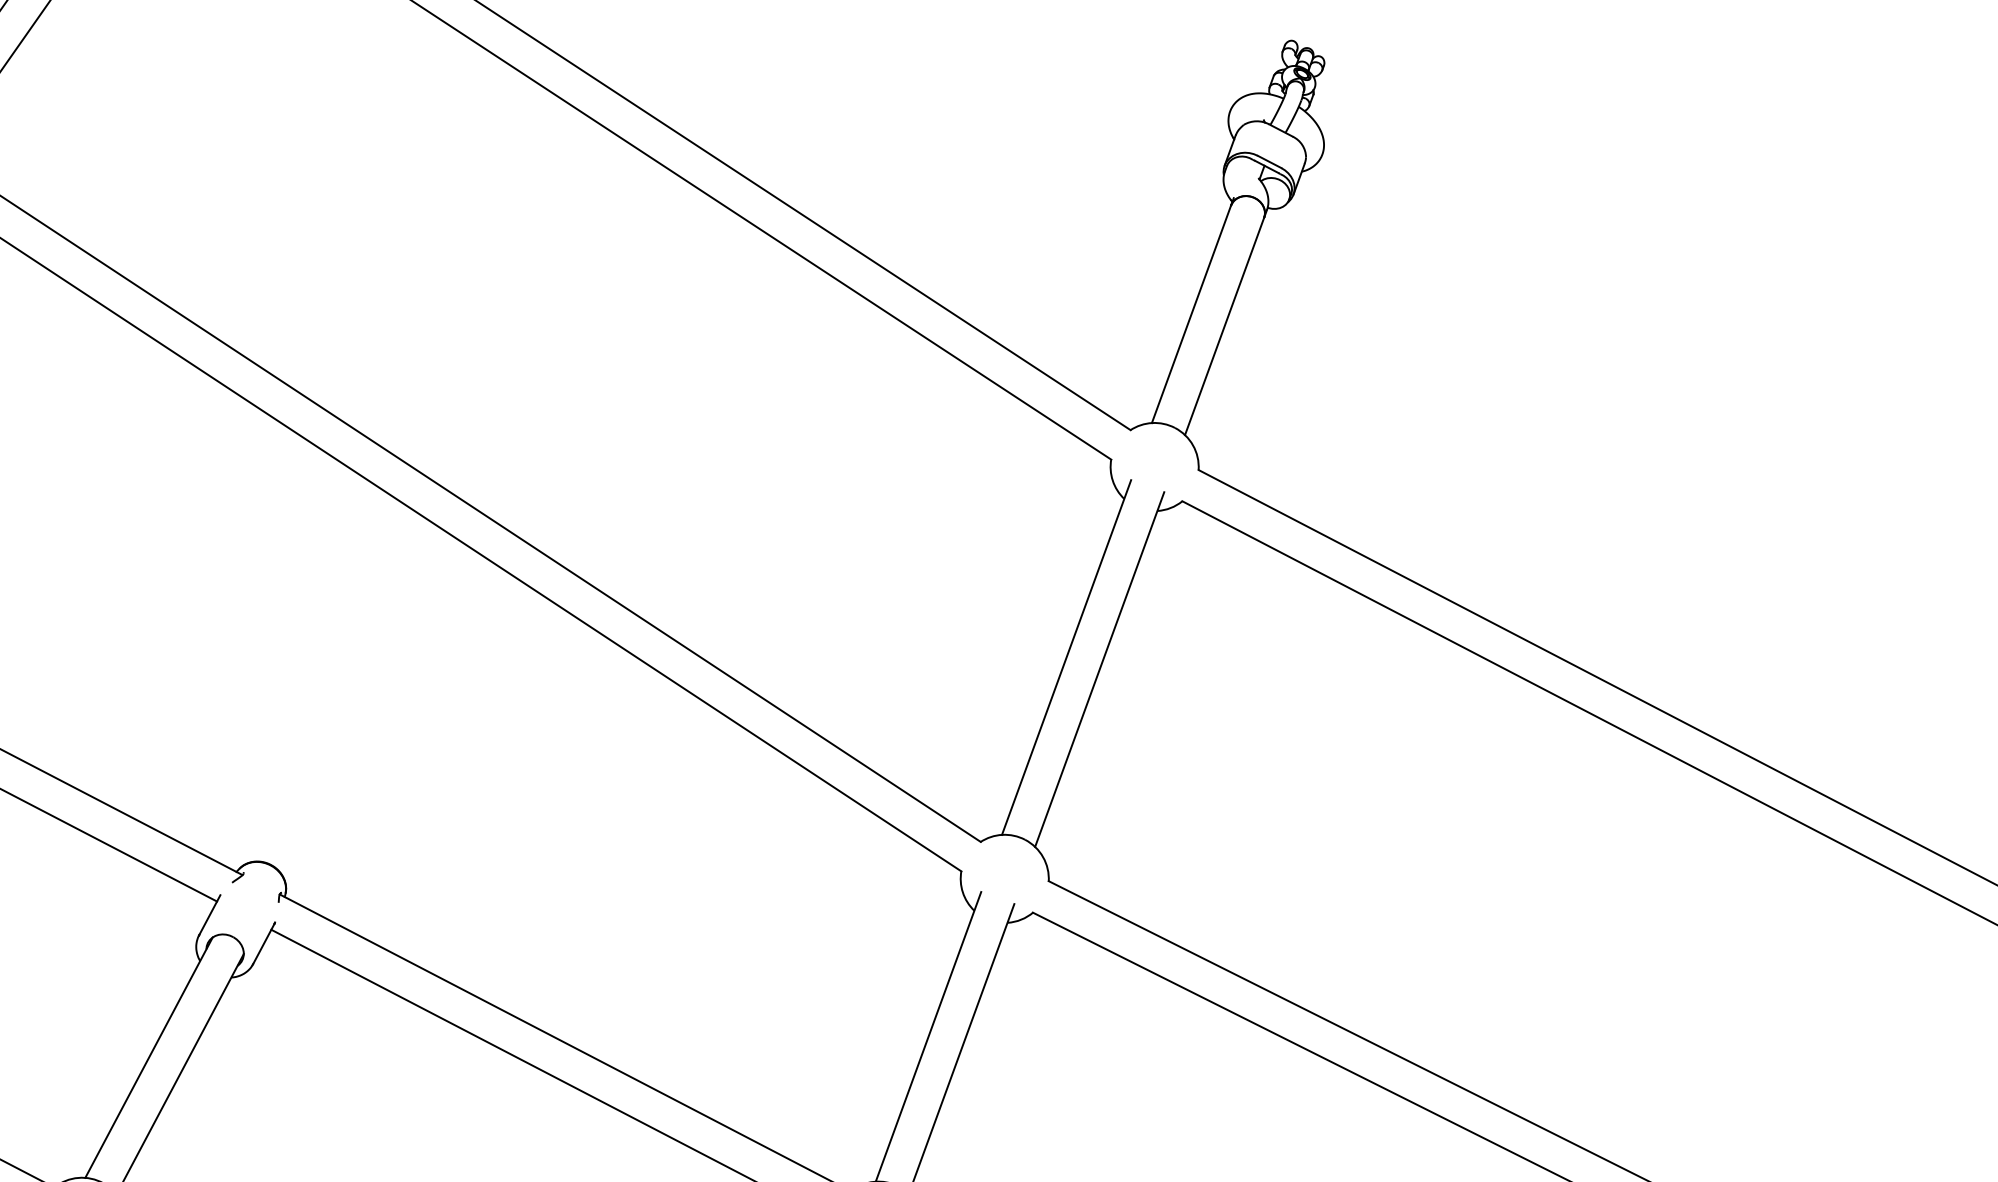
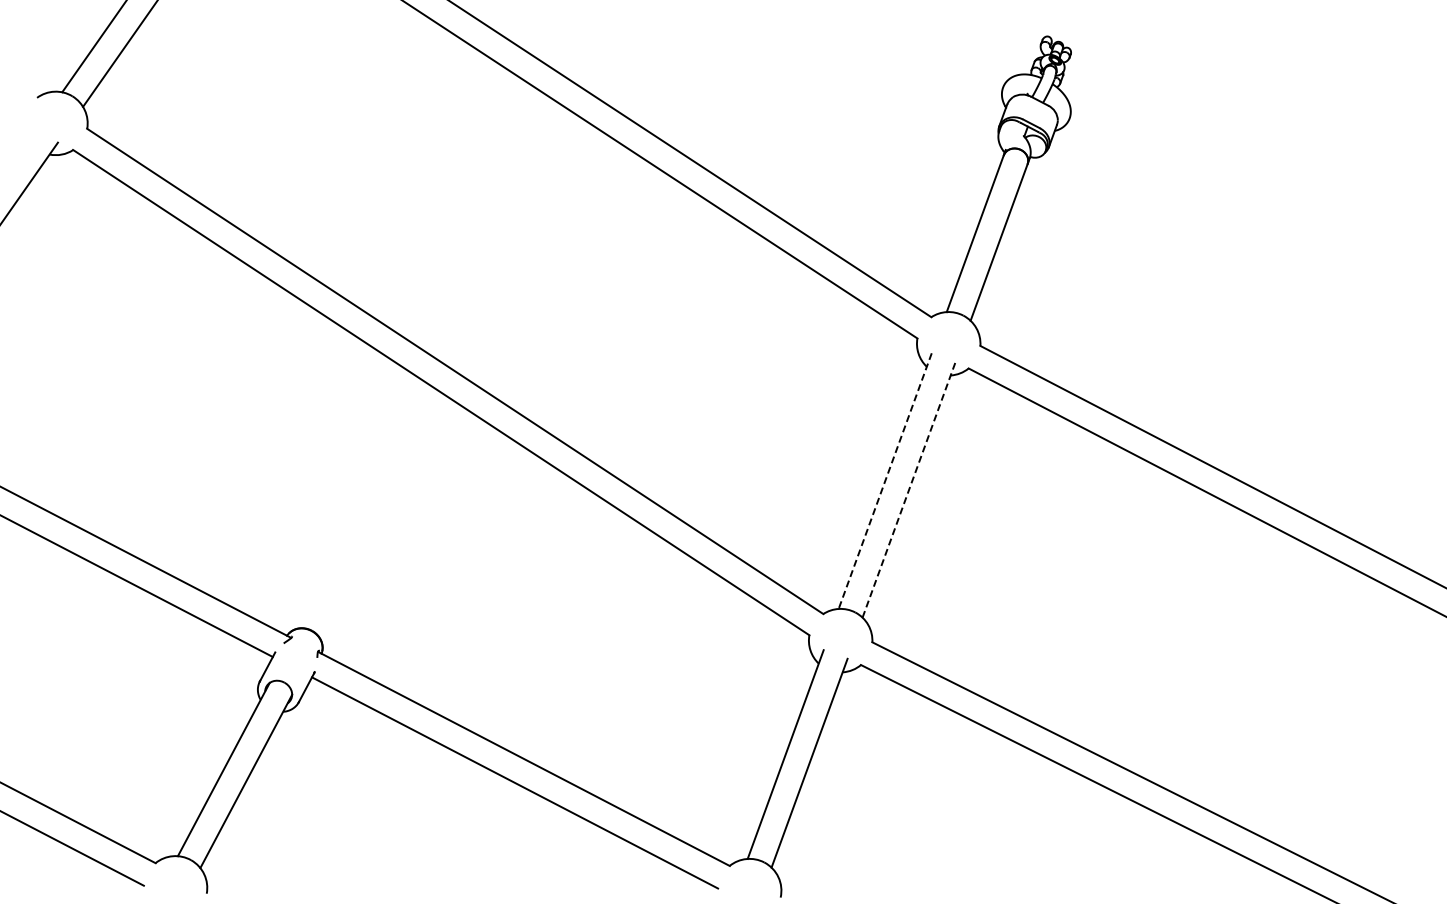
line: (1066, 658) -> (885, 481), solid -> dashed
line: (1100, 669) -> (909, 489), solid -> dashed

